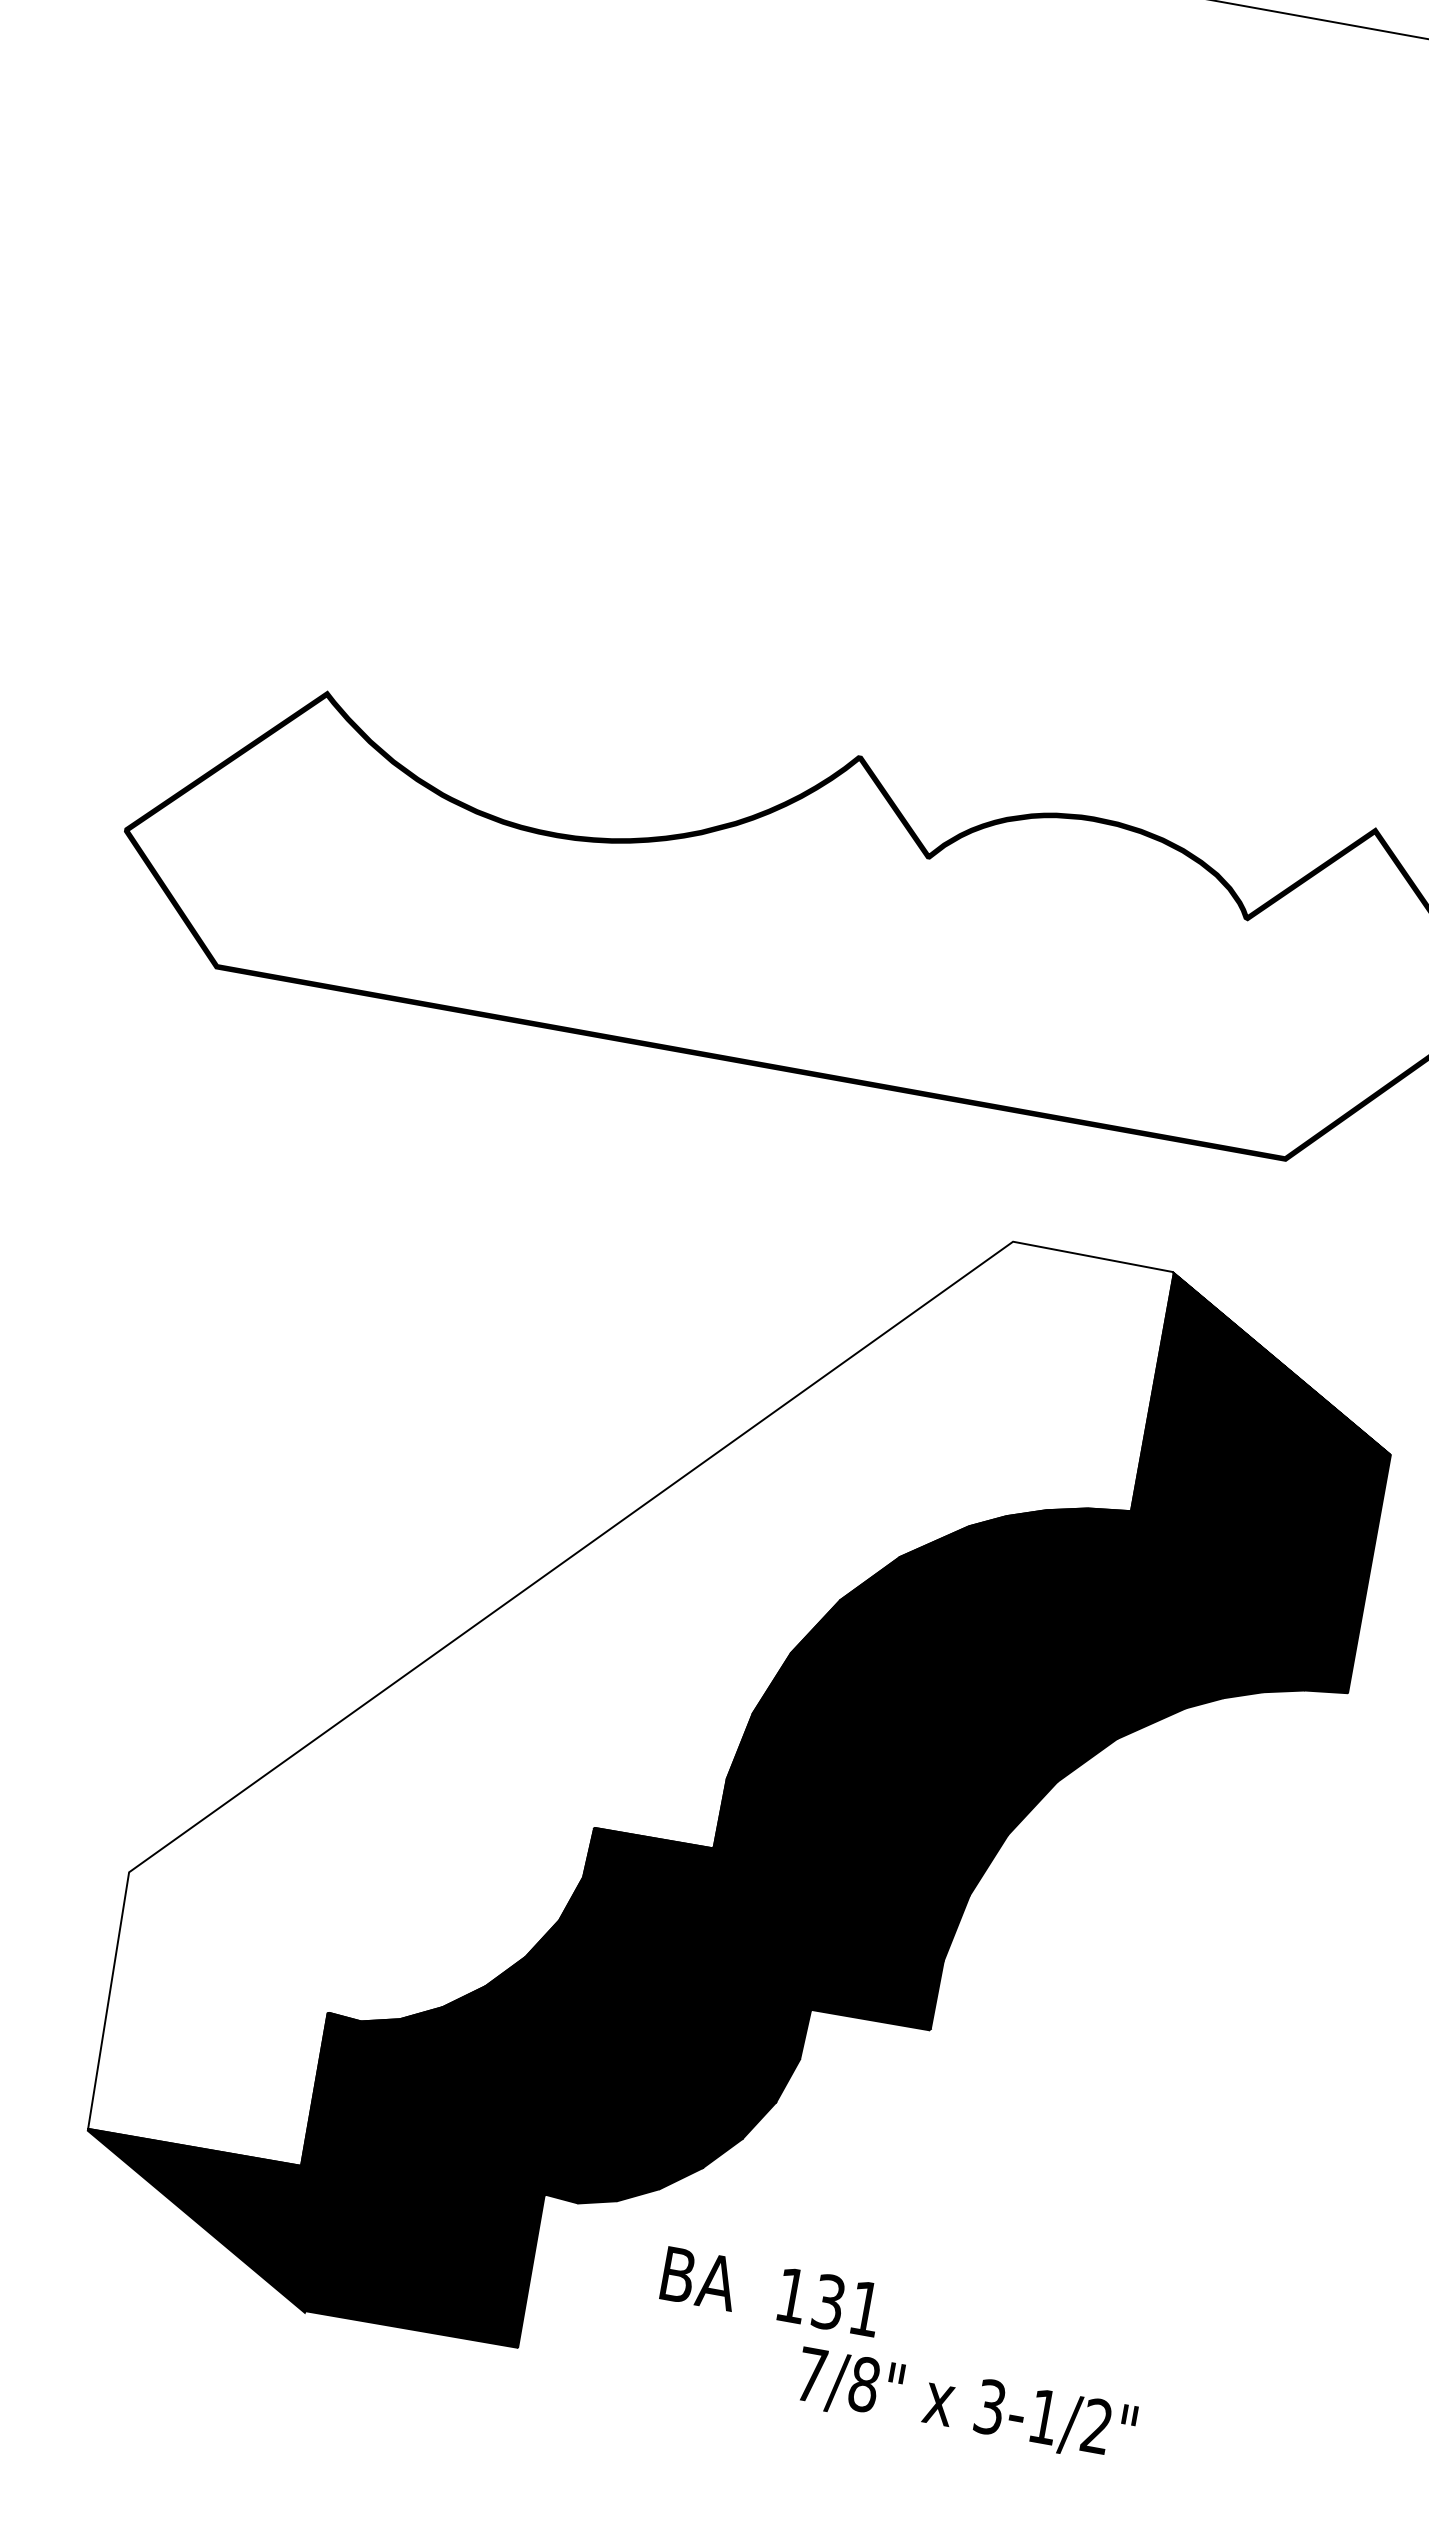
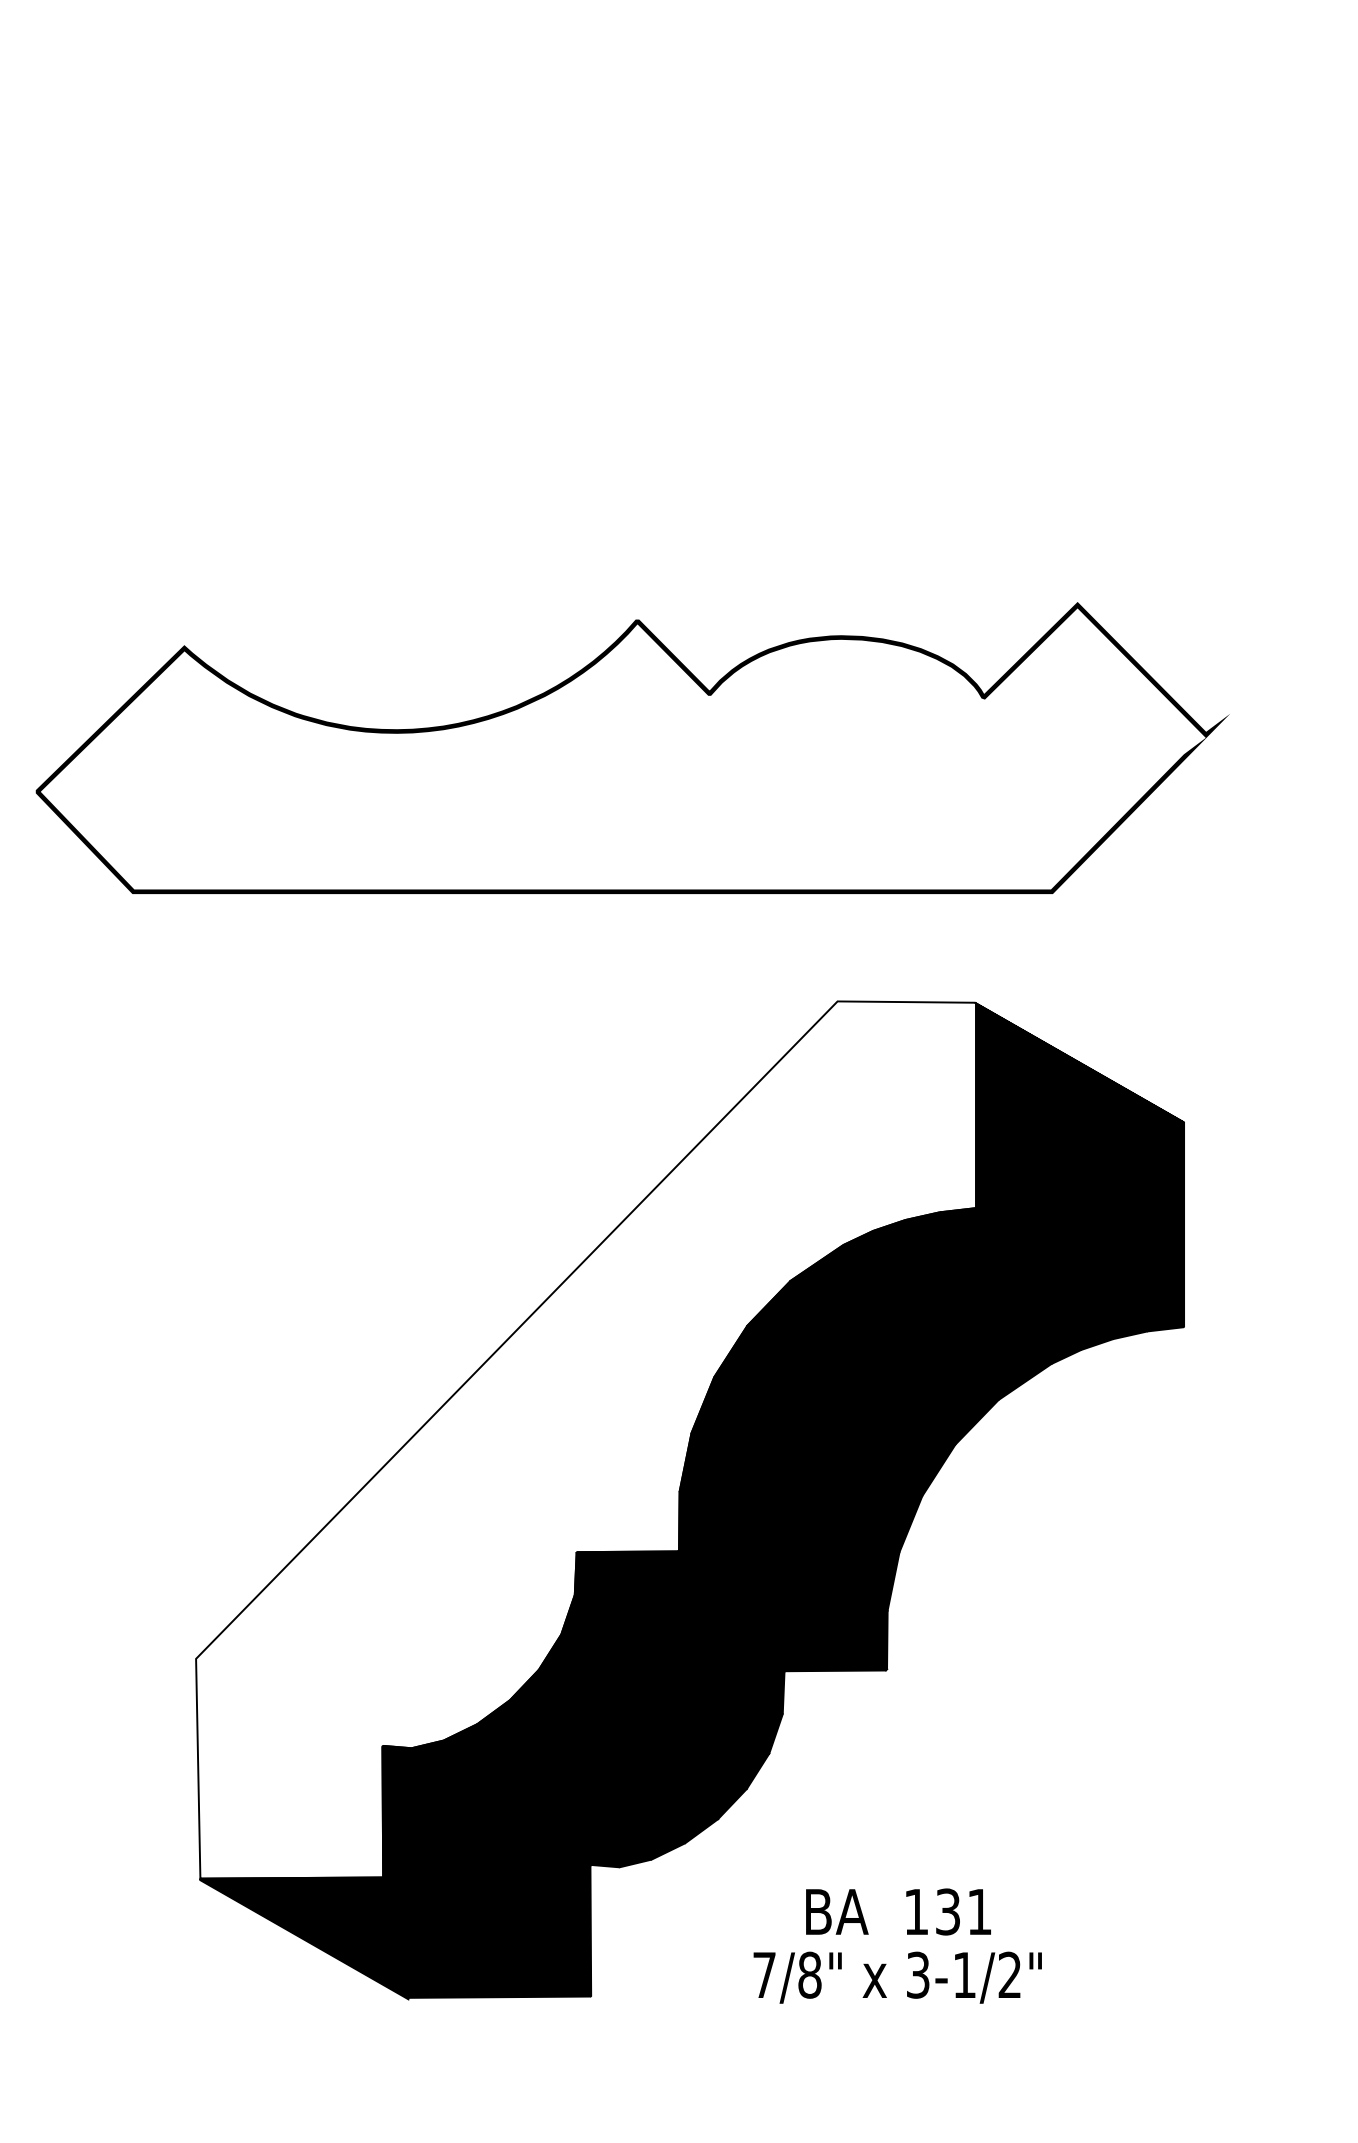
text: (771, 2291) -> (898, 1911), moved
text: (965, 2405) -> (897, 1977), moved

